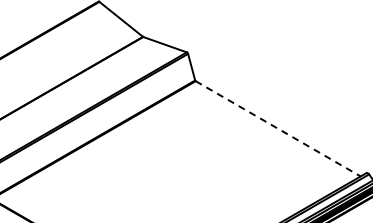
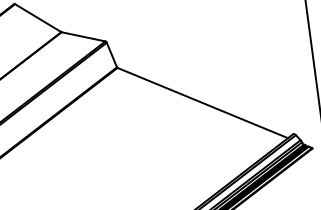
line: (278, 129) -> (203, 103), dashed -> solid

